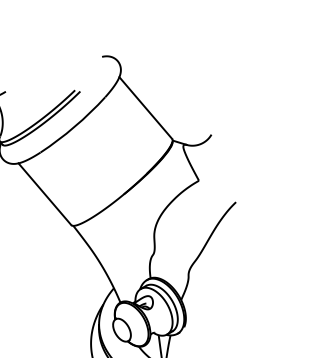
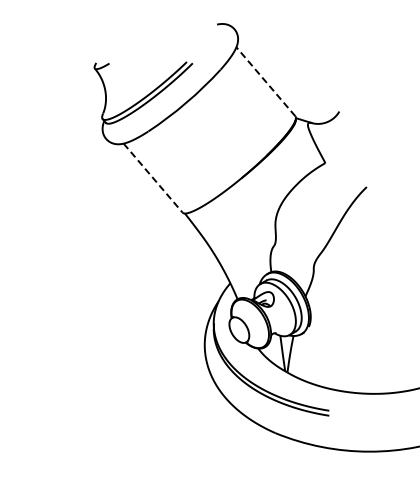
line: (145, 107) -> (265, 81), solid -> dashed
line: (45, 194) -> (153, 178), solid -> dashed

